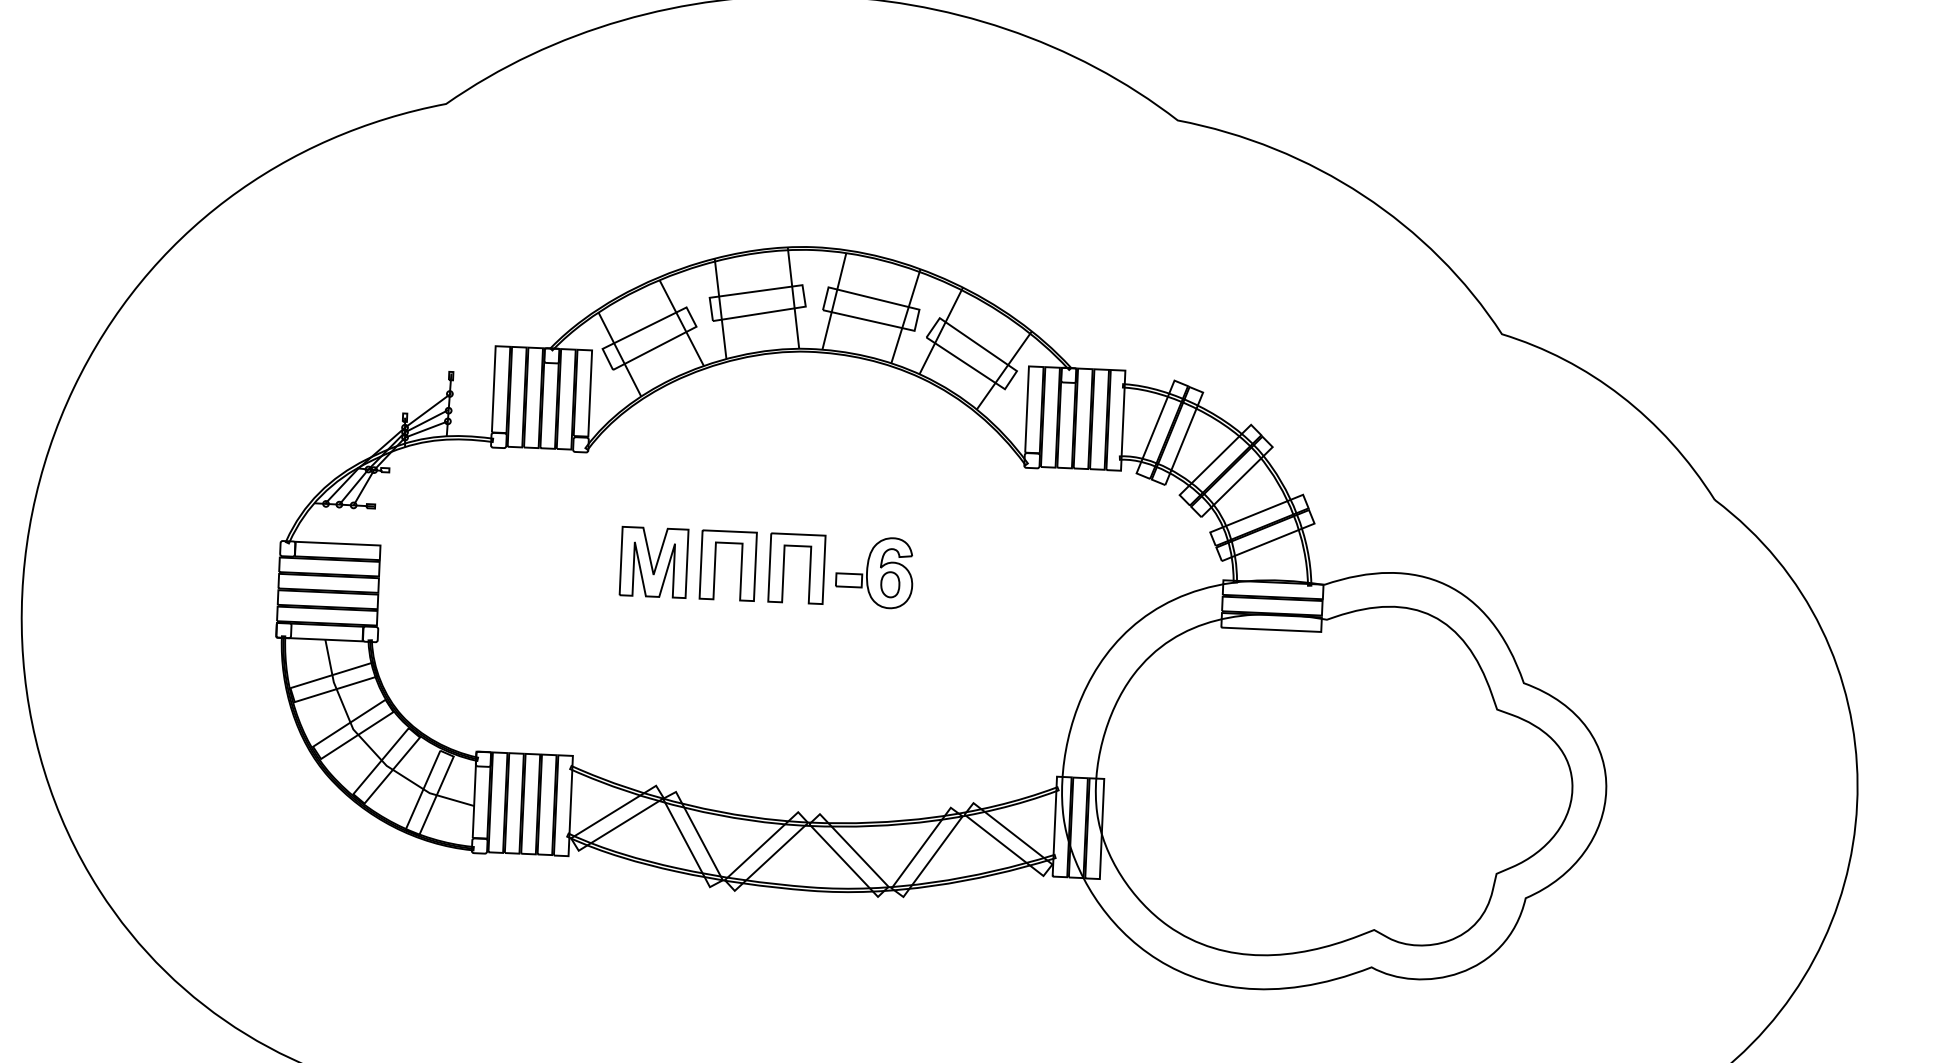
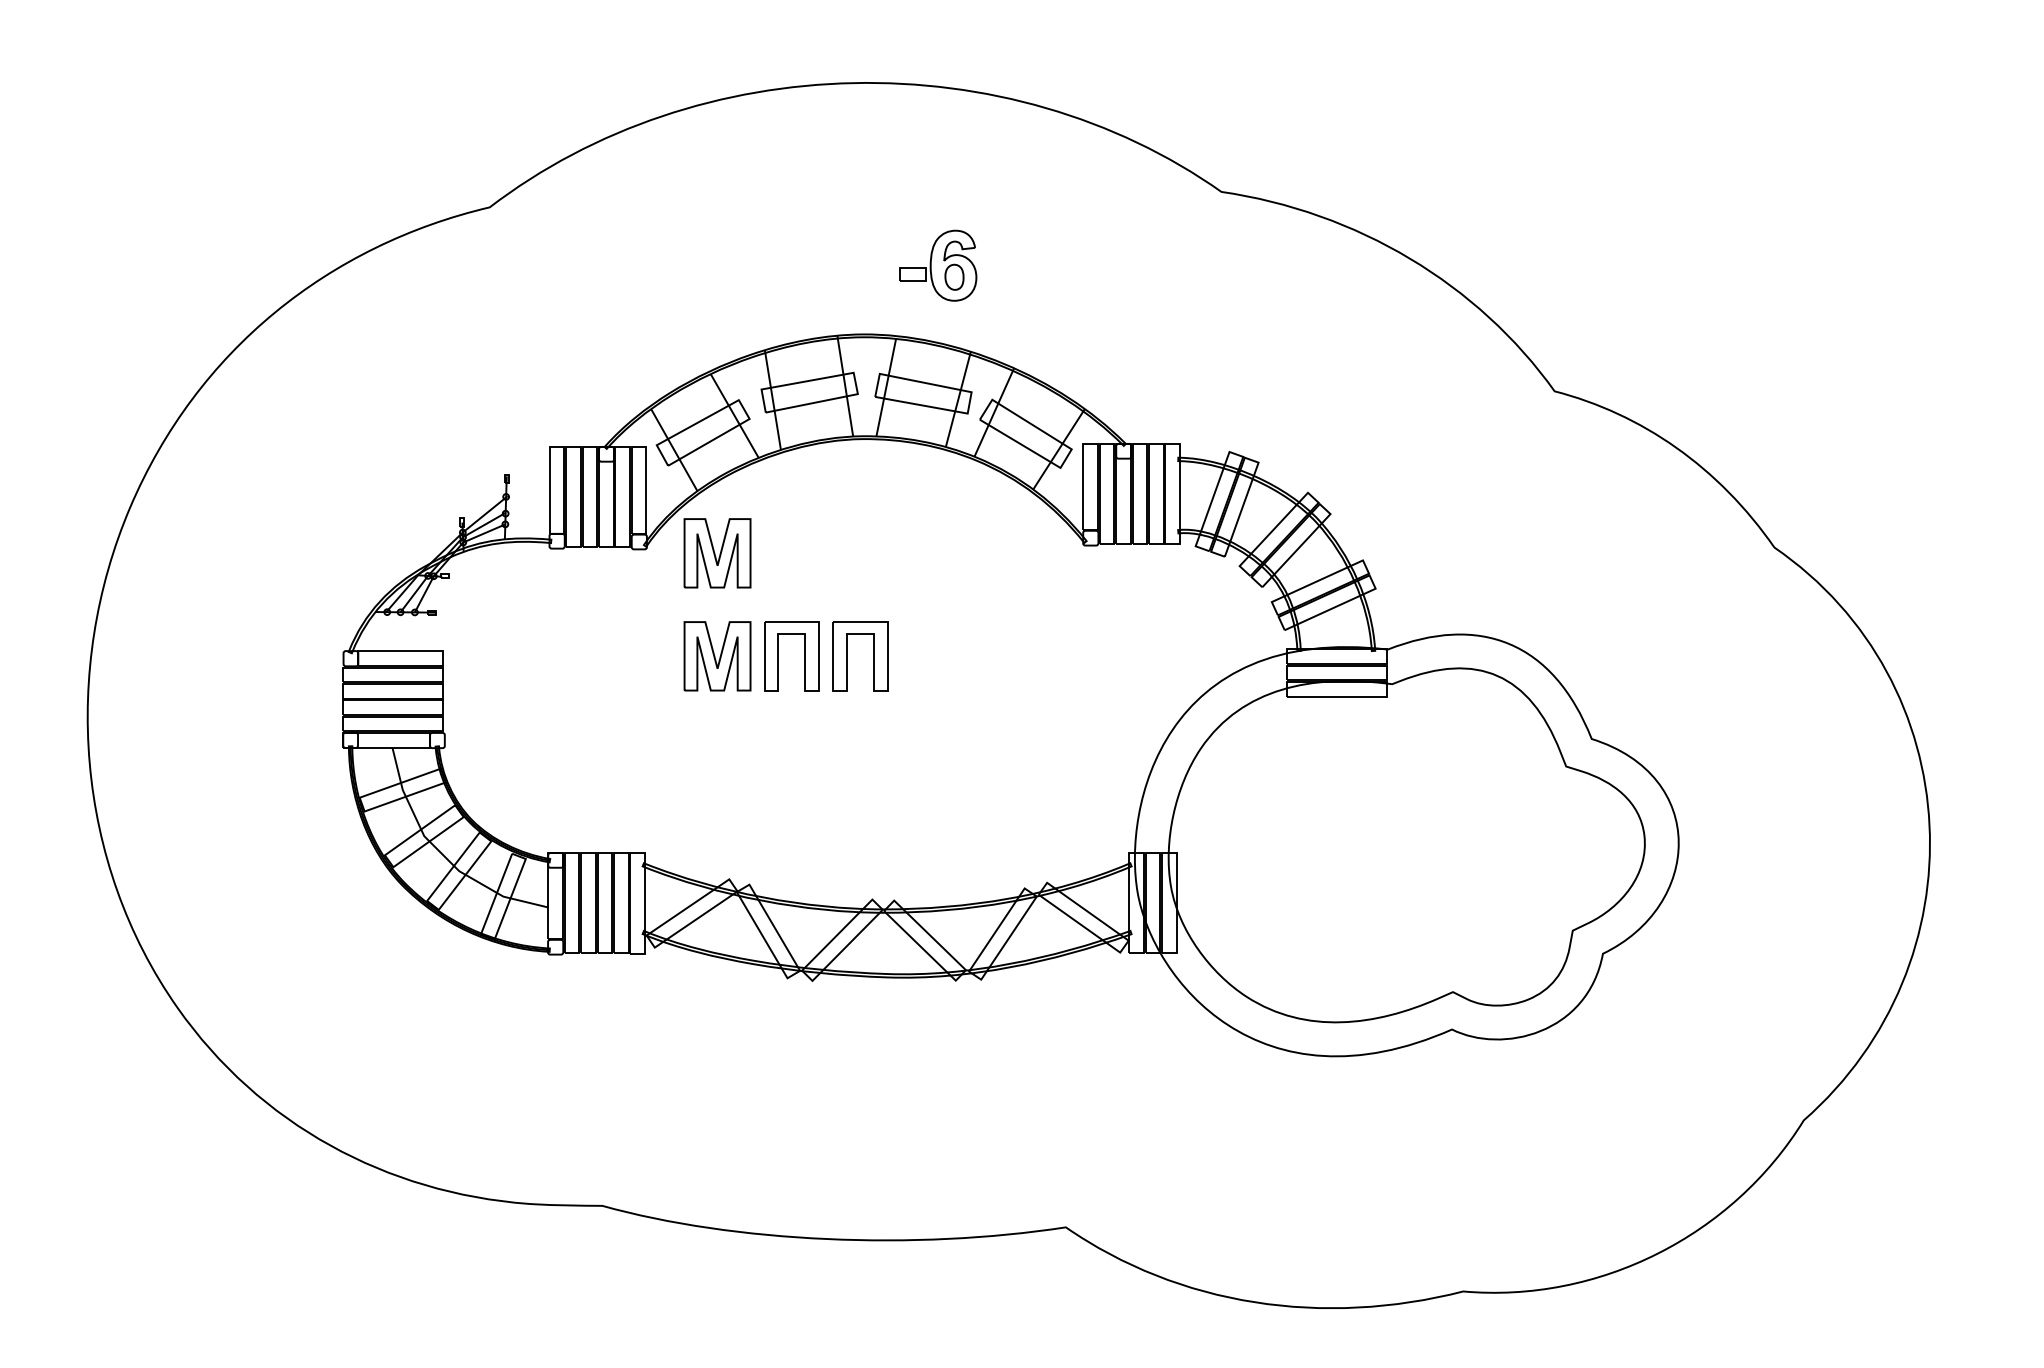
part: (658, 459) -> (717, 553), added
part: (874, 572) -> (938, 265), moved

